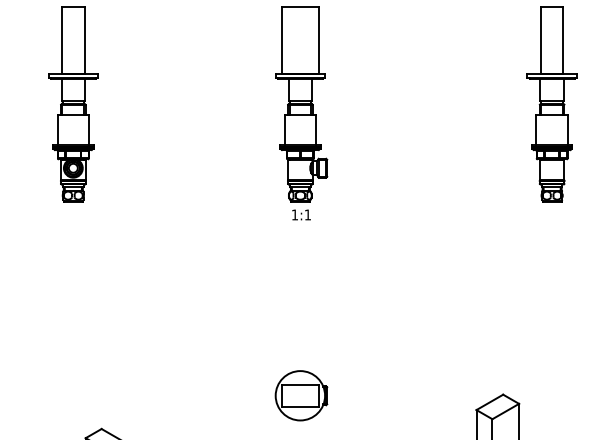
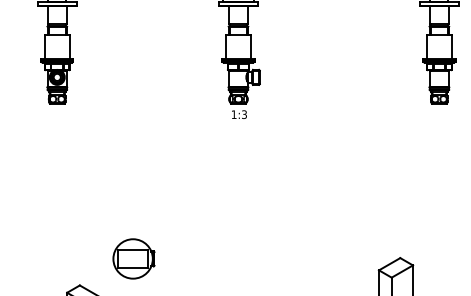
text: (307, 214) -> (244, 114), 1:1 -> 1:3
part: (301, 395) -> (134, 258), moved

